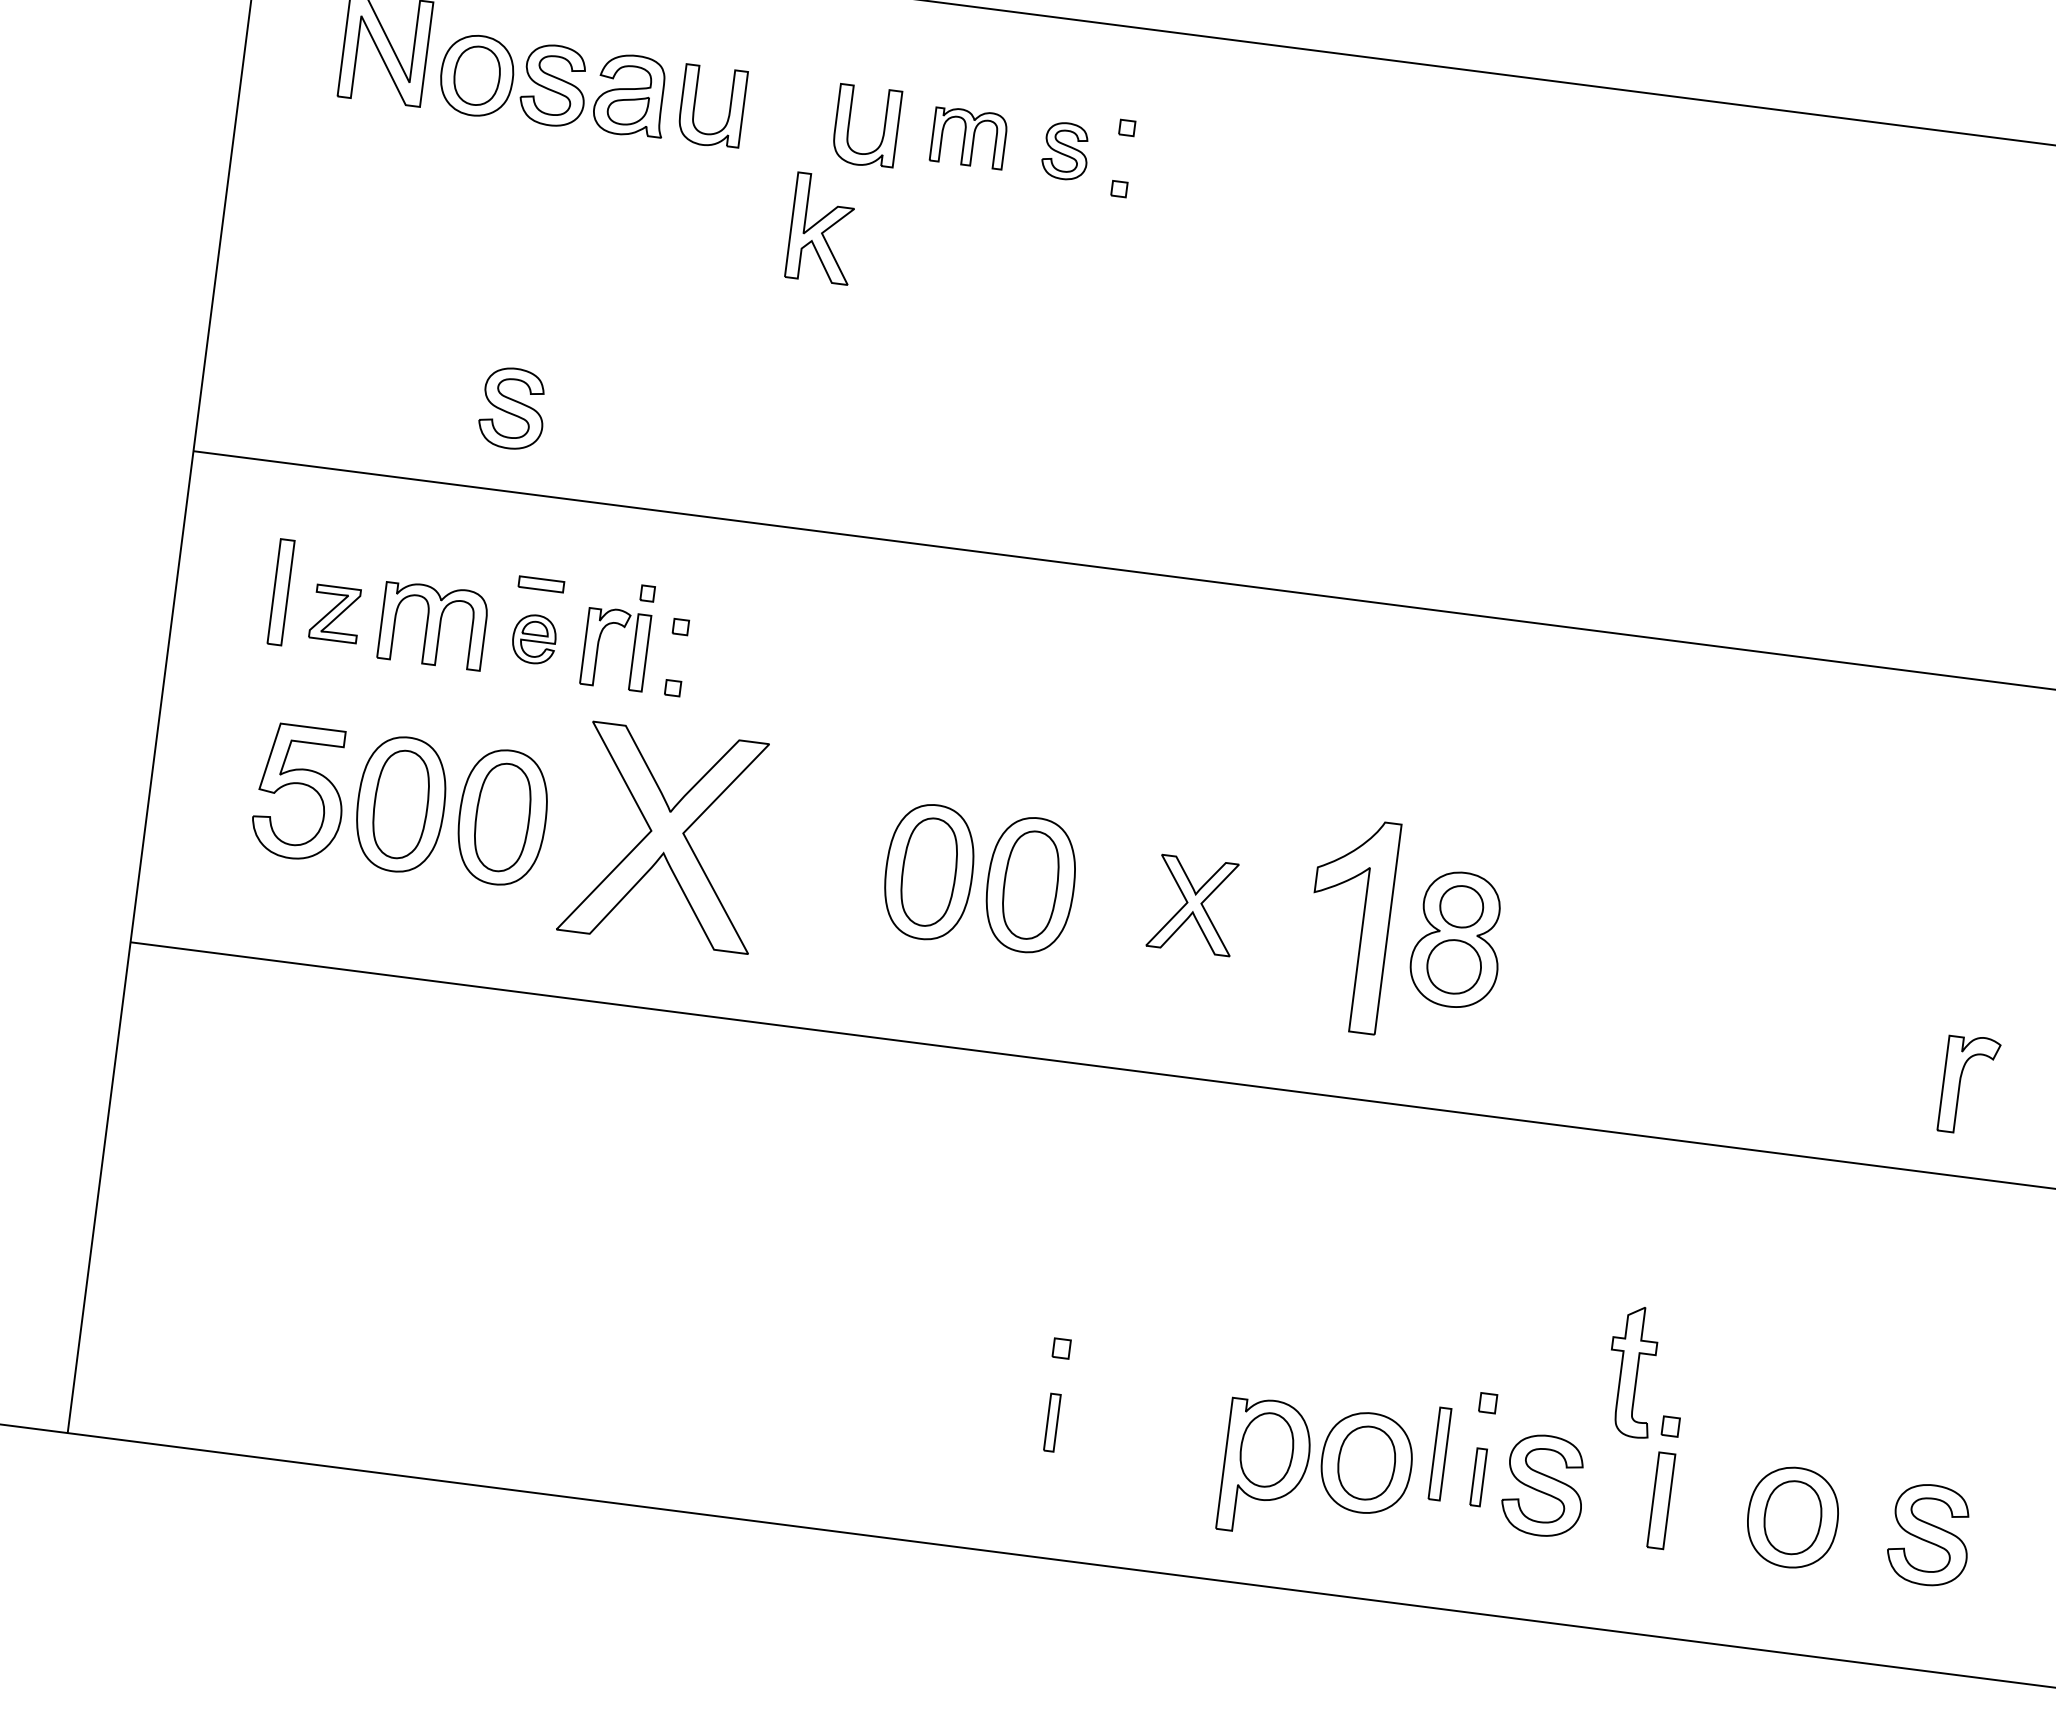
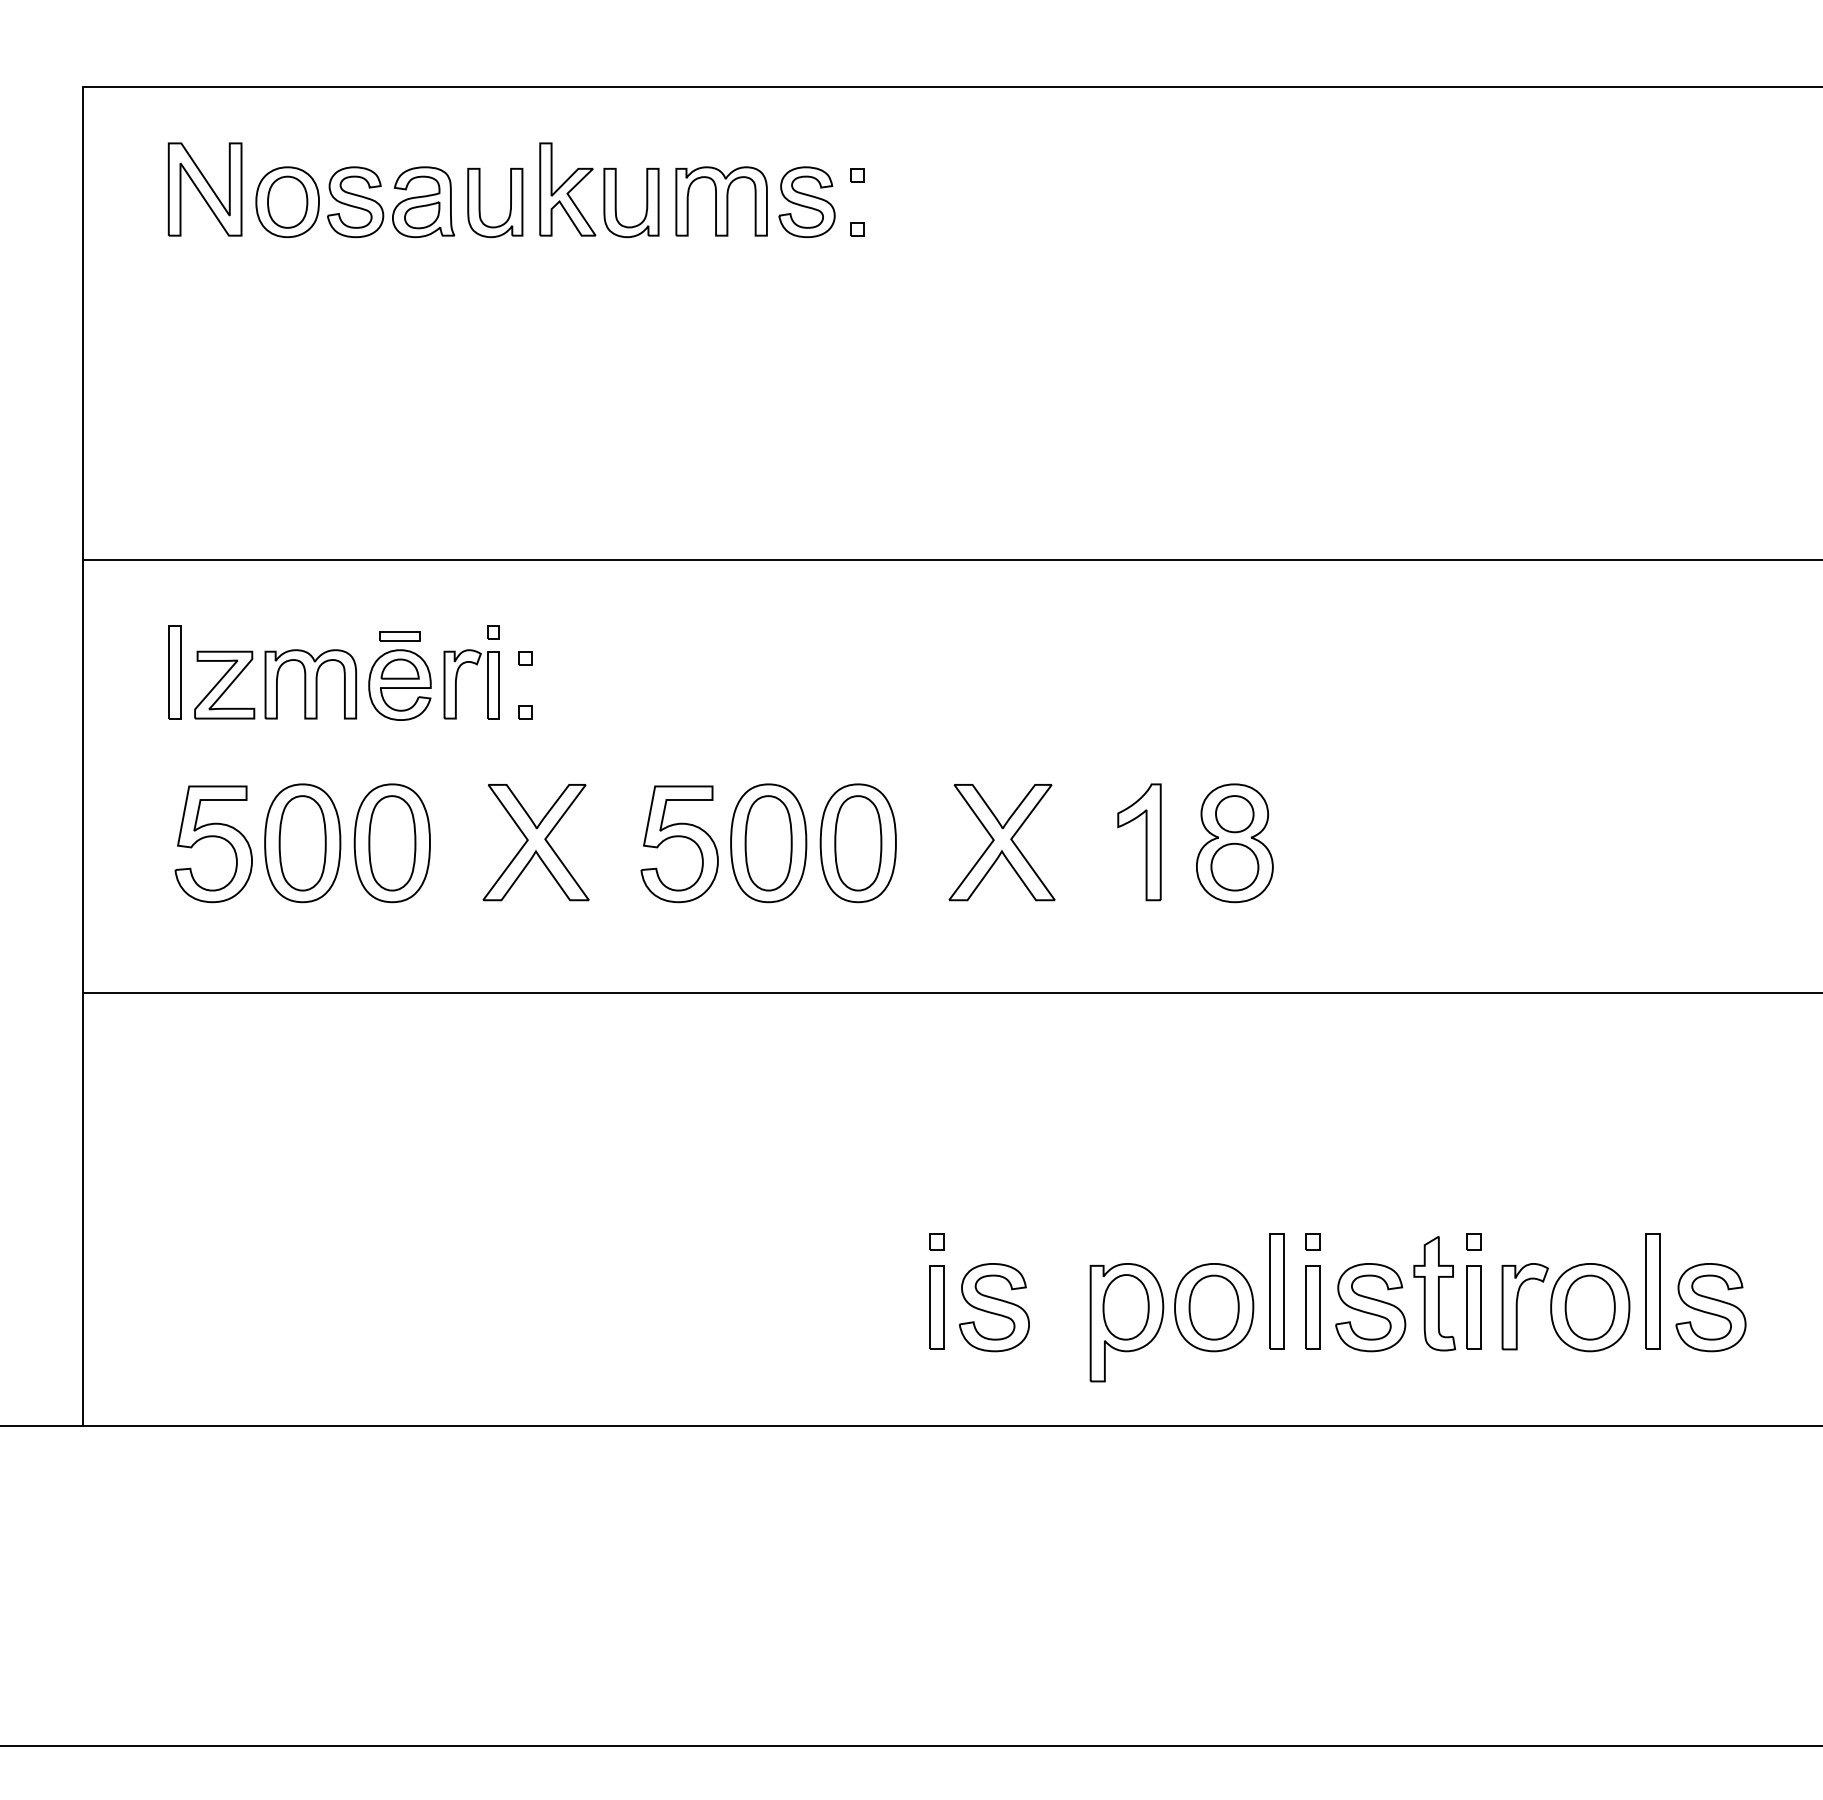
part: (968, 137) -> (721, 201), size x1.43
part: (1065, 151) -> (806, 202), size x1.43
part: (822, 228) -> (567, 189), moved
part: (512, 408) -> (355, 487), removed
part: (335, 613) -> (224, 684), size x1.43
part: (533, 638) -> (399, 684), size x1.67
part: (665, 837) -> (535, 842), size x0.62
part: (828, 852) -> (679, 837), added
part: (1193, 905) -> (1001, 842), size x1.43
part: (1349, 925) -> (1139, 842), size x0.62
part: (1960, 1083) -> (1517, 1306), moved
part: (1632, 1371) -> (1434, 1293), moved
part: (1052, 1422) -> (936, 1307), size x1.67
part: (1117, 1431) -> (994, 1307), added
part: (1439, 1453) -> (1276, 1291), size x1.43
part: (1478, 1477) -> (1312, 1307), size x1.67
part: (1865, 1508) -> (1652, 1291), added

